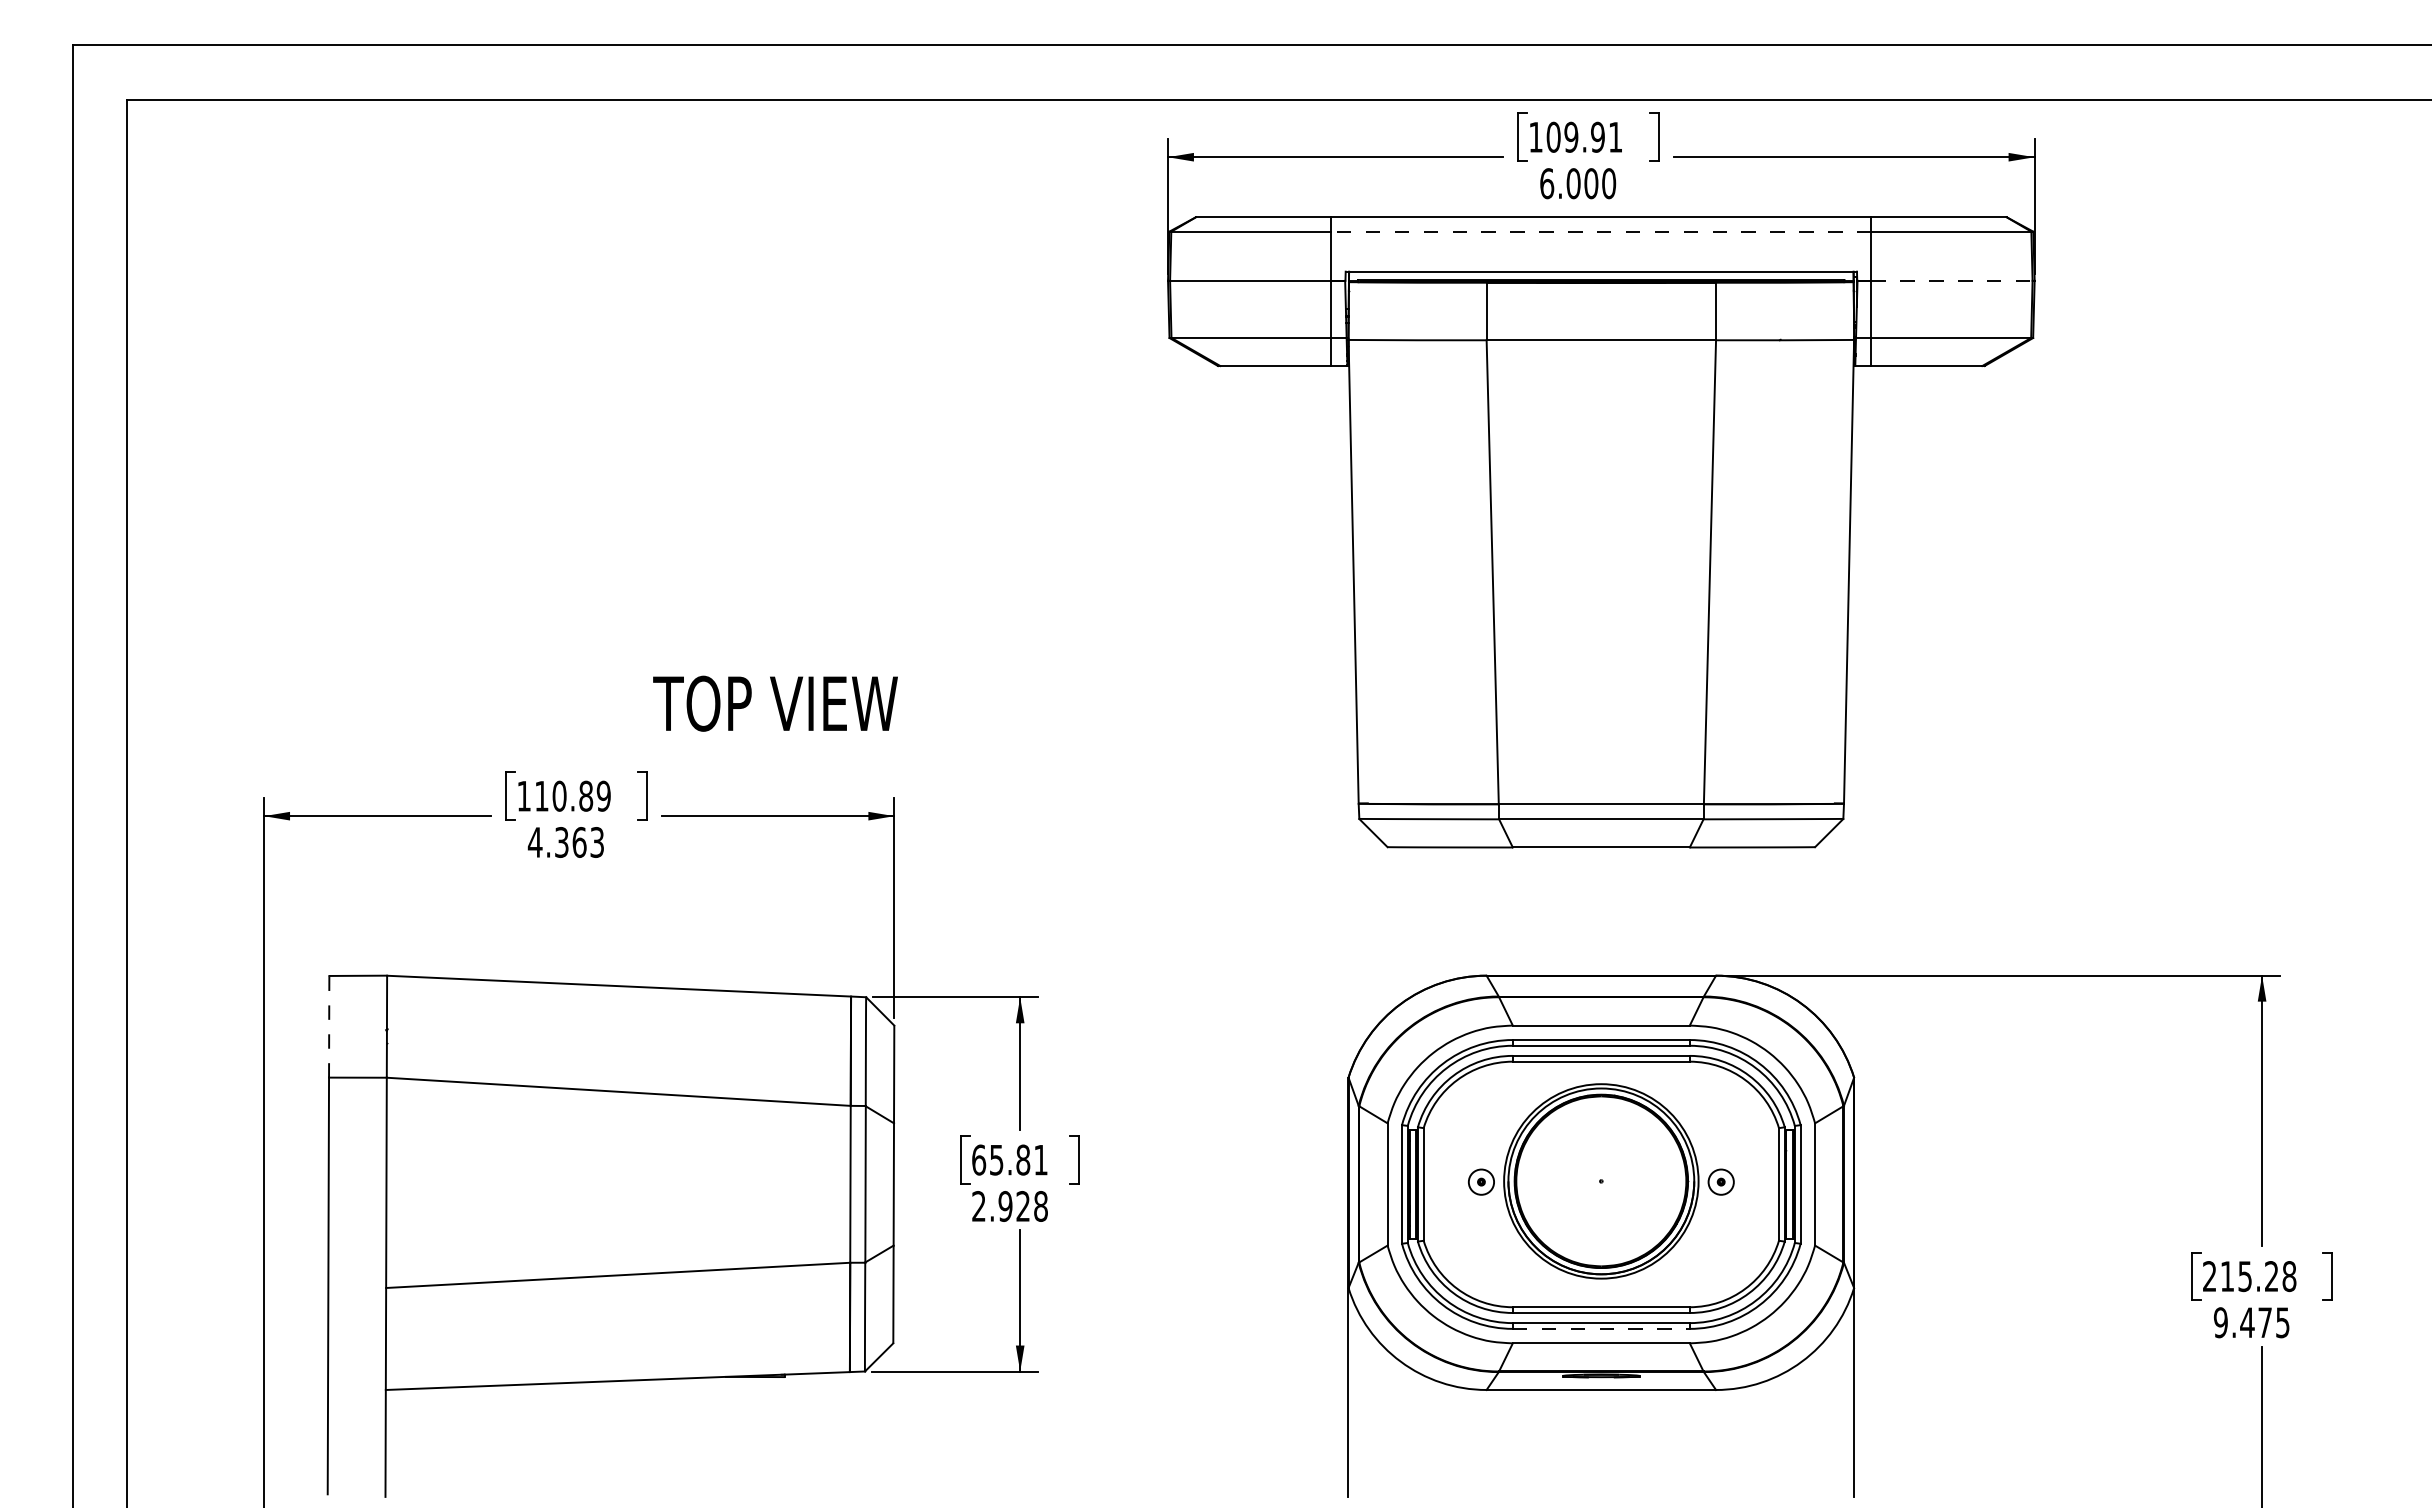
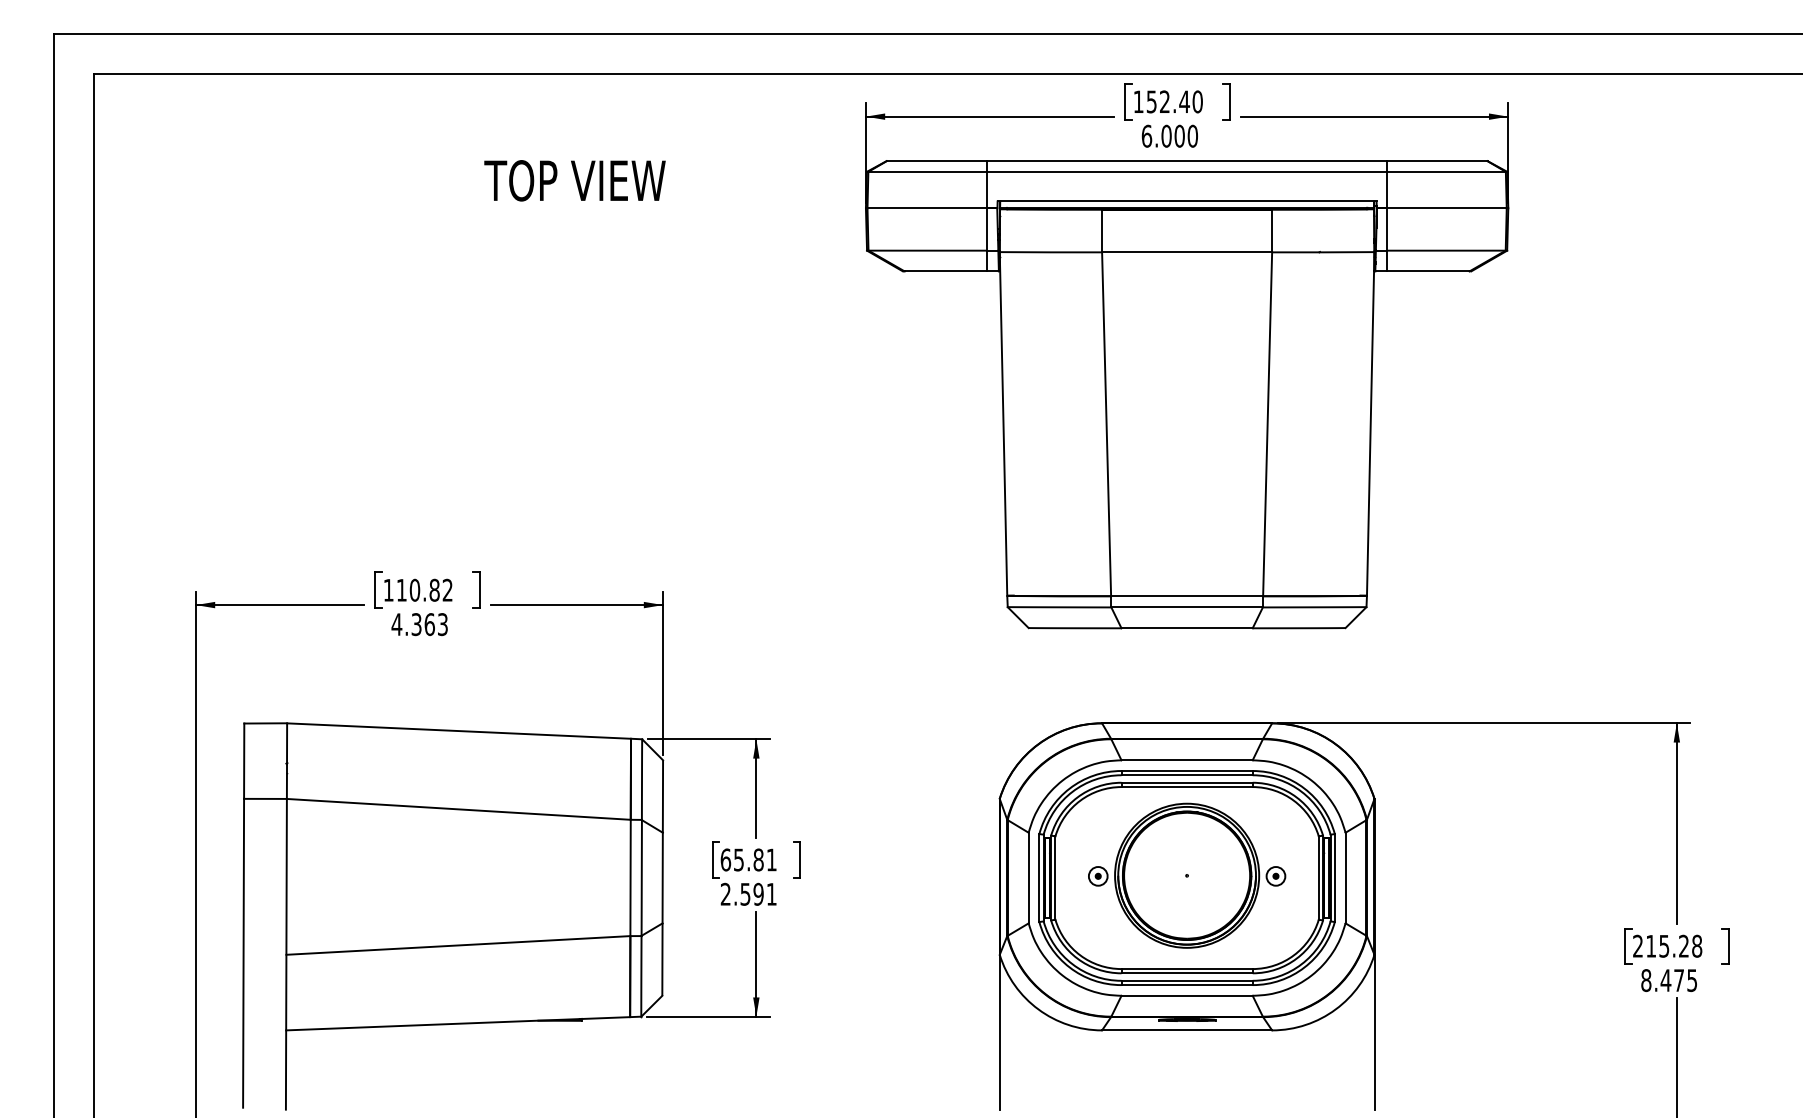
text: (1584, 136) -> (1174, 101), 109.91 -> 152.40
line: (1600, 231) -> (1186, 171), dashed -> solid
line: (1952, 280) -> (1447, 208), dashed -> solid
text: (775, 703) -> (575, 180), moved
text: (603, 795) -> (447, 589), 110.89 -> 110.82
line: (329, 1026) -> (244, 760), dashed -> solid
text: (1022, 1206) -> (758, 894), 2.928 -> 2.591
text: (2220, 1322) -> (1646, 980), 9.475 -> 8.475
line: (1601, 1328) -> (1187, 984), dashed -> solid

